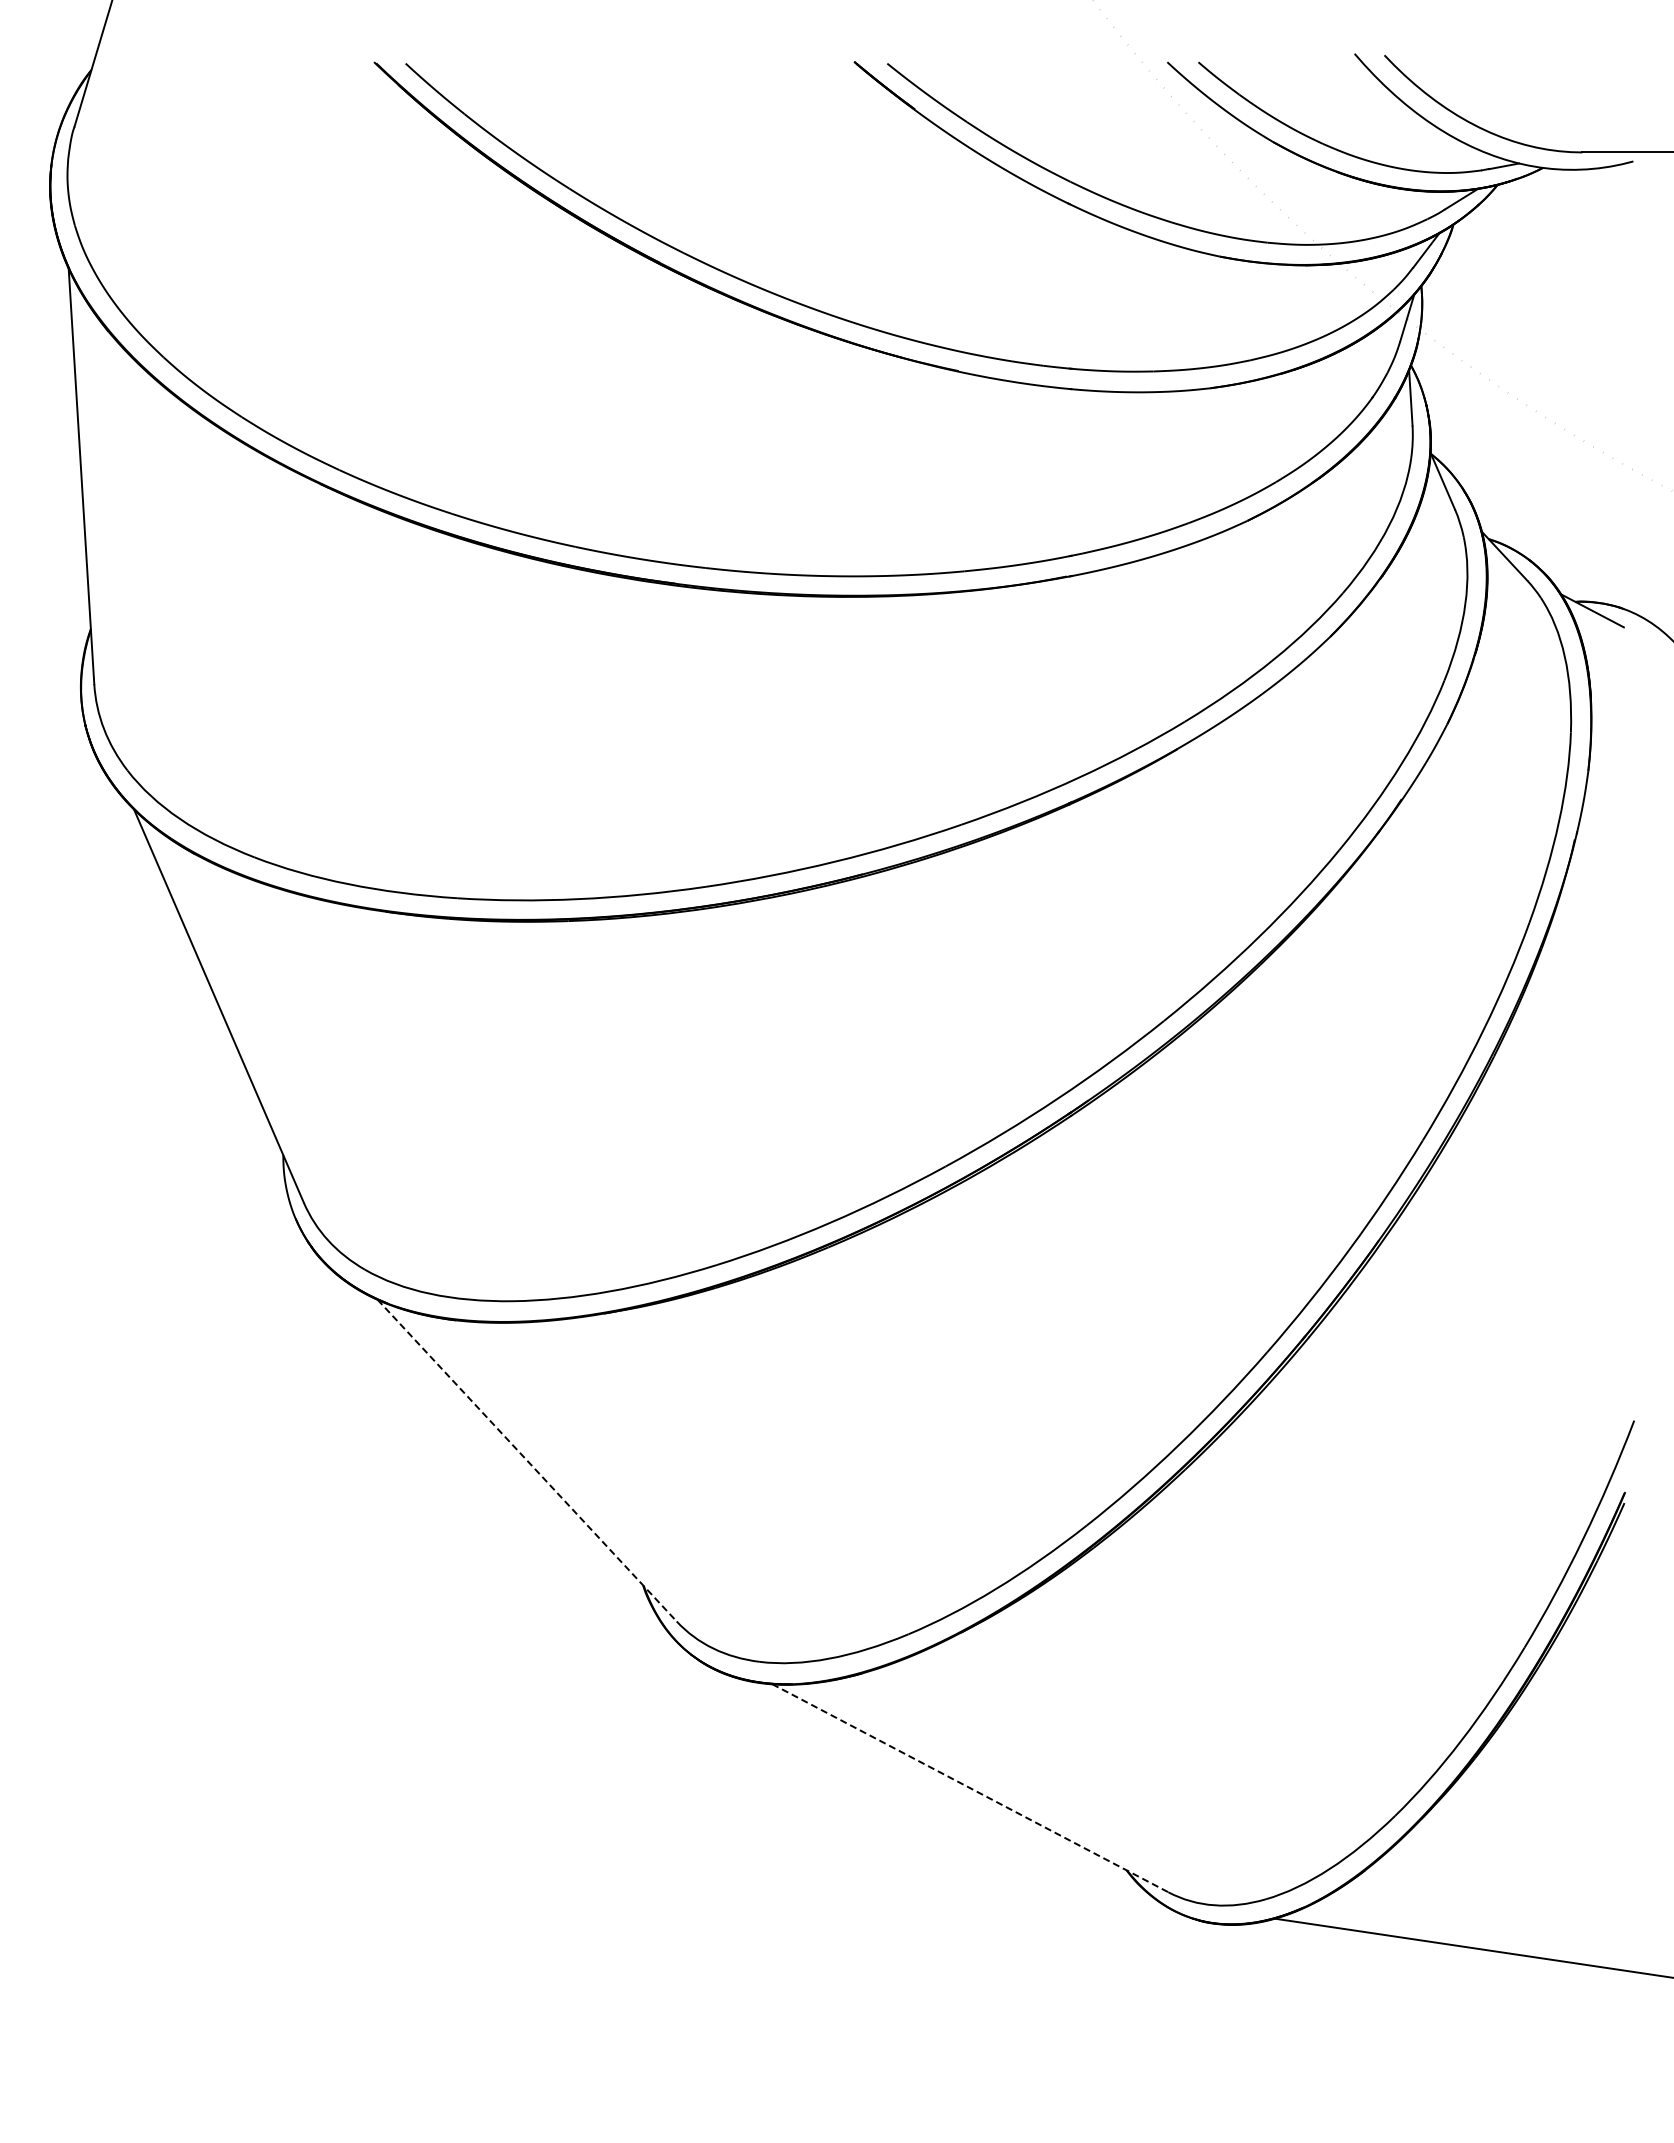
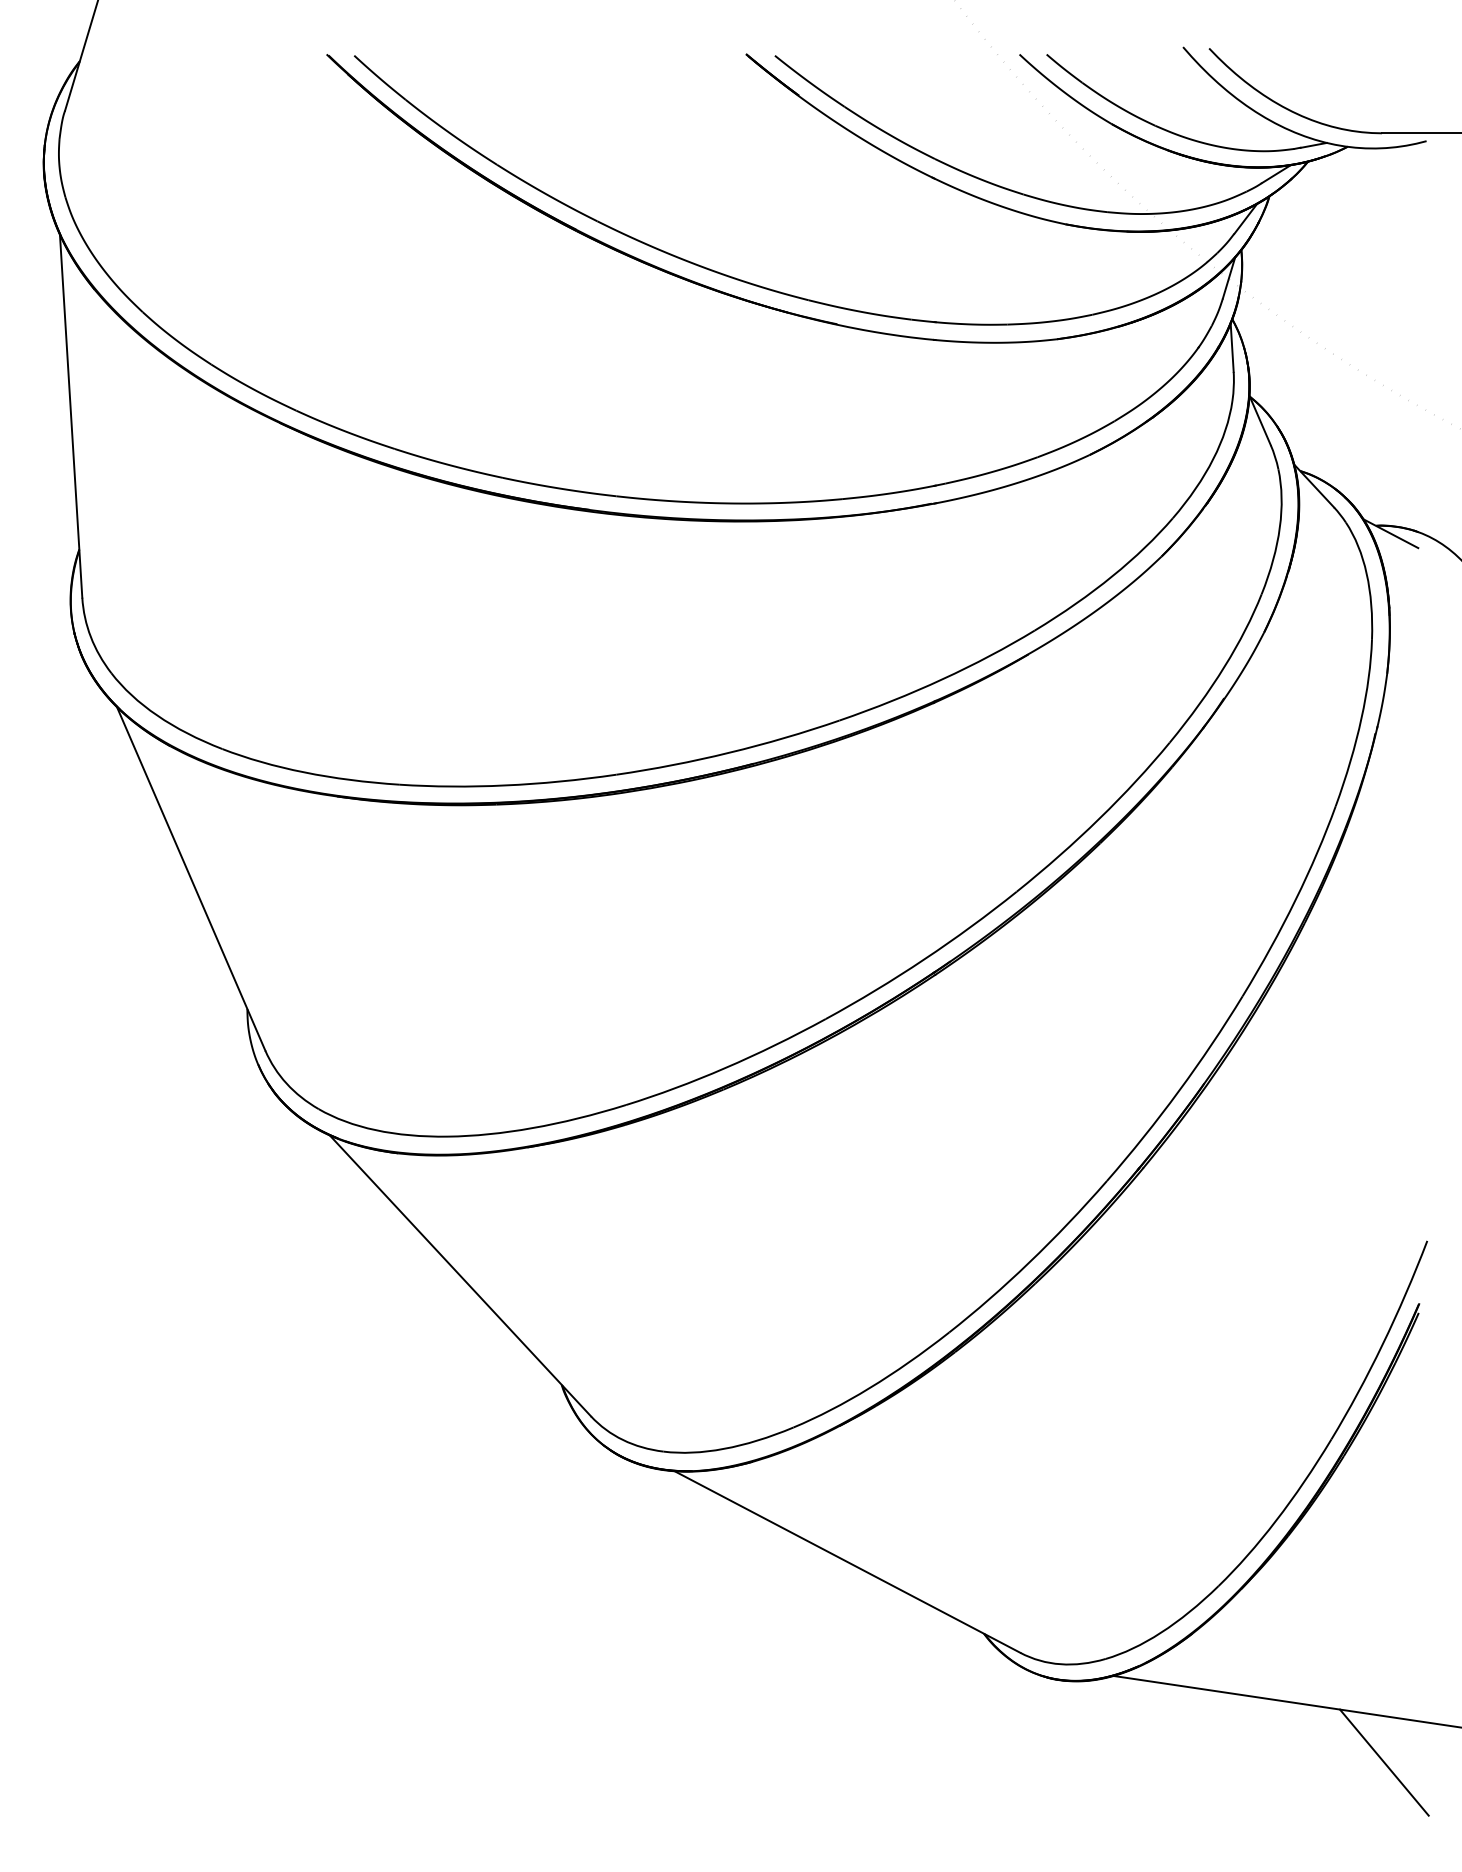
line: (527, 1460) -> (460, 1275), dashed -> solid
line: (970, 1788) -> (847, 1562), dashed -> solid
line: (1584, 2017) -> (1383, 1762), added

